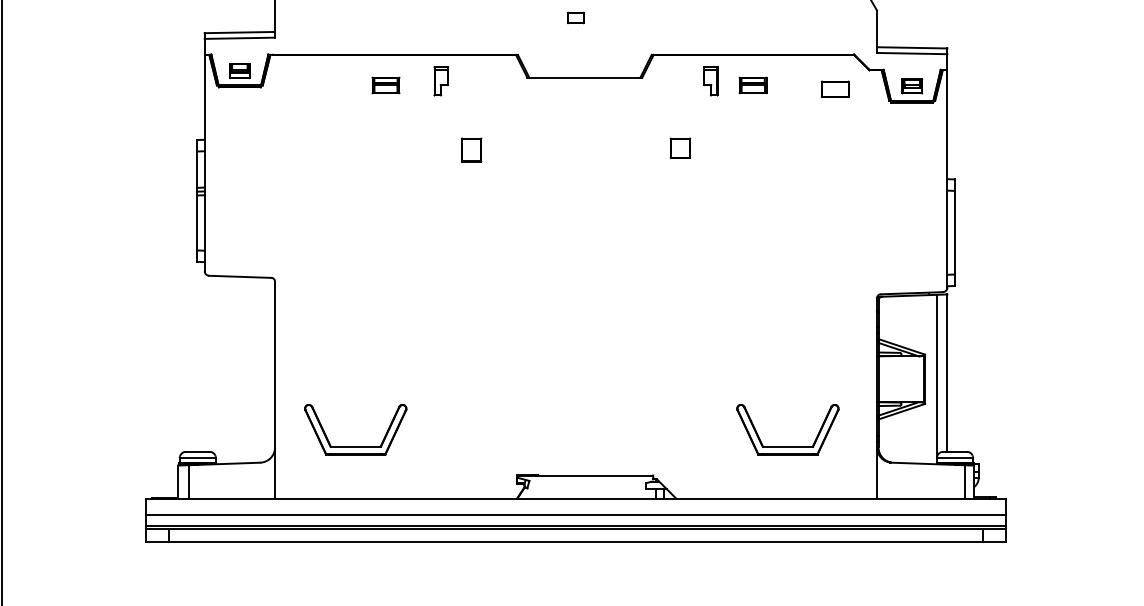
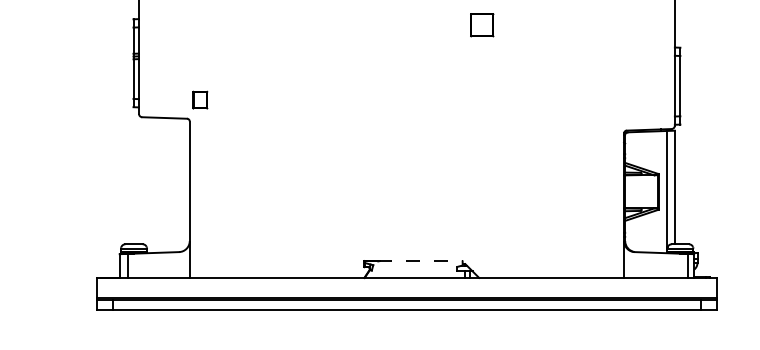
part: (680, 147) -> (482, 24), size x1.6
part: (471, 149) -> (200, 99), moved
part: (355, 446) -> (247, 240), removed
part: (787, 446) -> (559, 240), removed
line: (595, 475) -> (420, 261), solid -> dashed
line: (575, 514) -> (406, 289), removed

